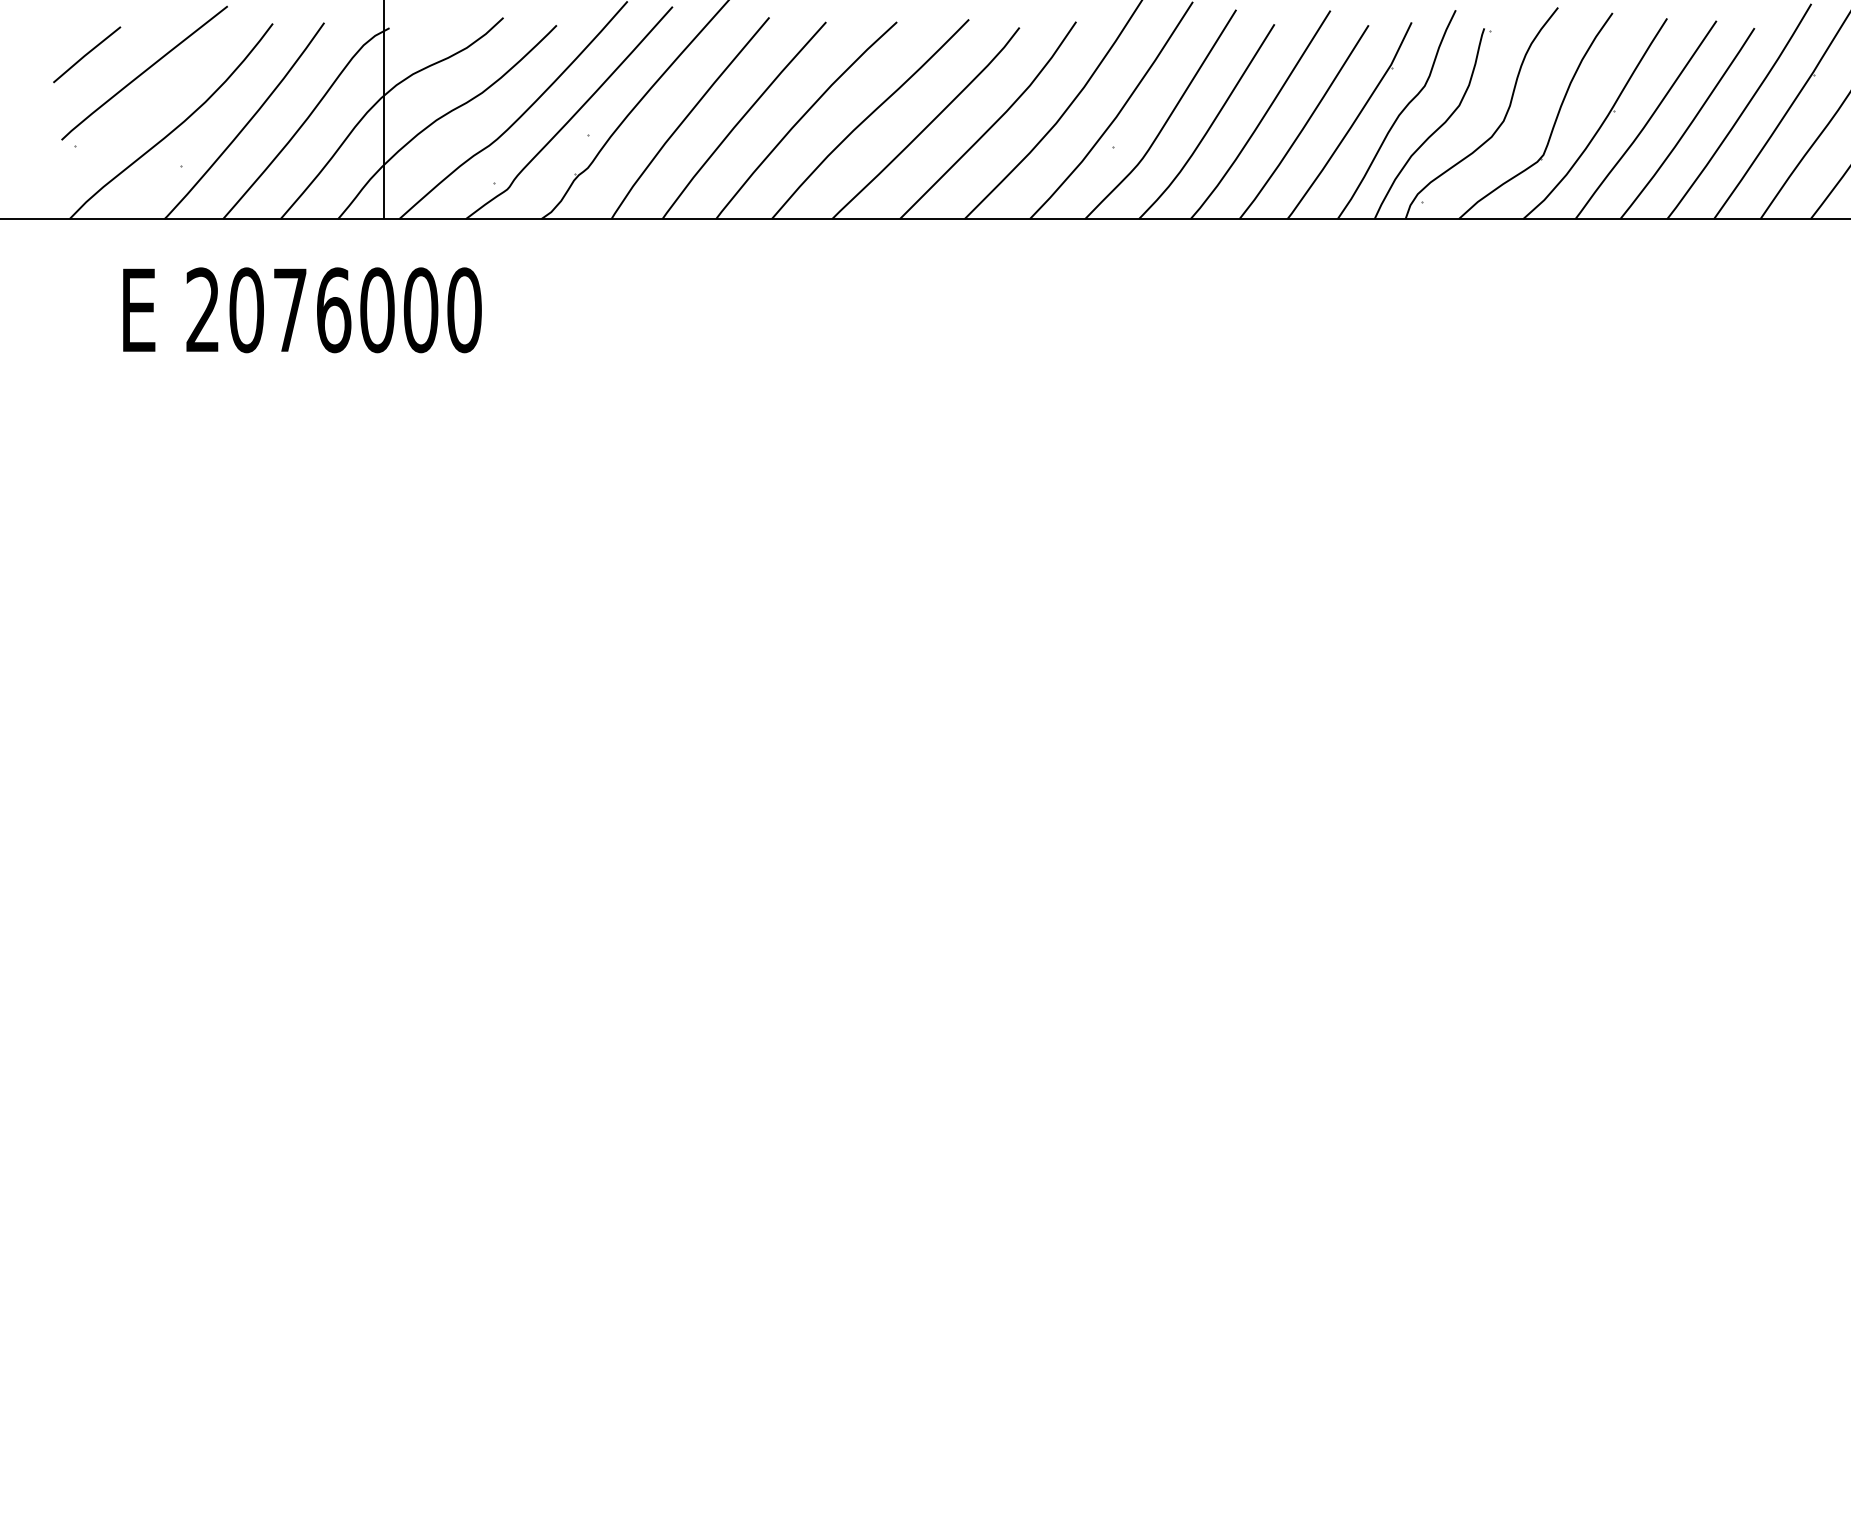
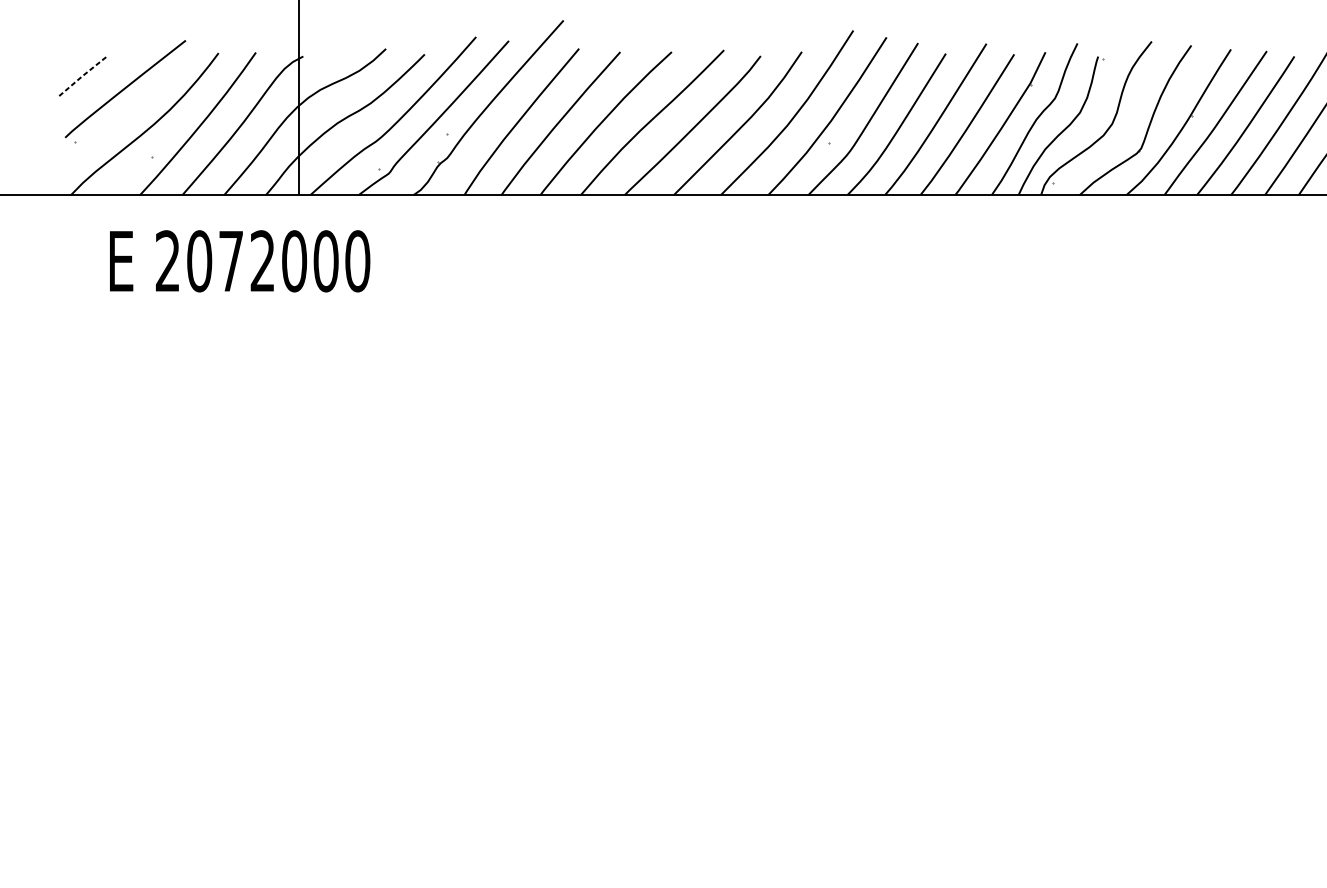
line: (86, 54) -> (83, 75), solid -> dashed
text: (334, 310) -> (263, 261), 2076000 -> 2072000

